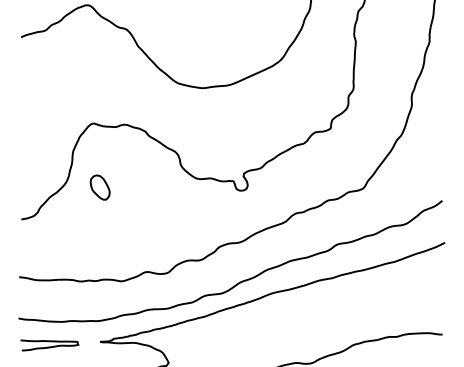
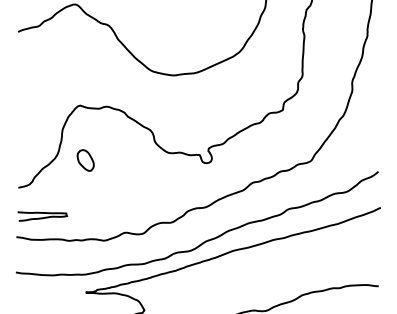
curve: (49, 346) -> (42, 217), moved

